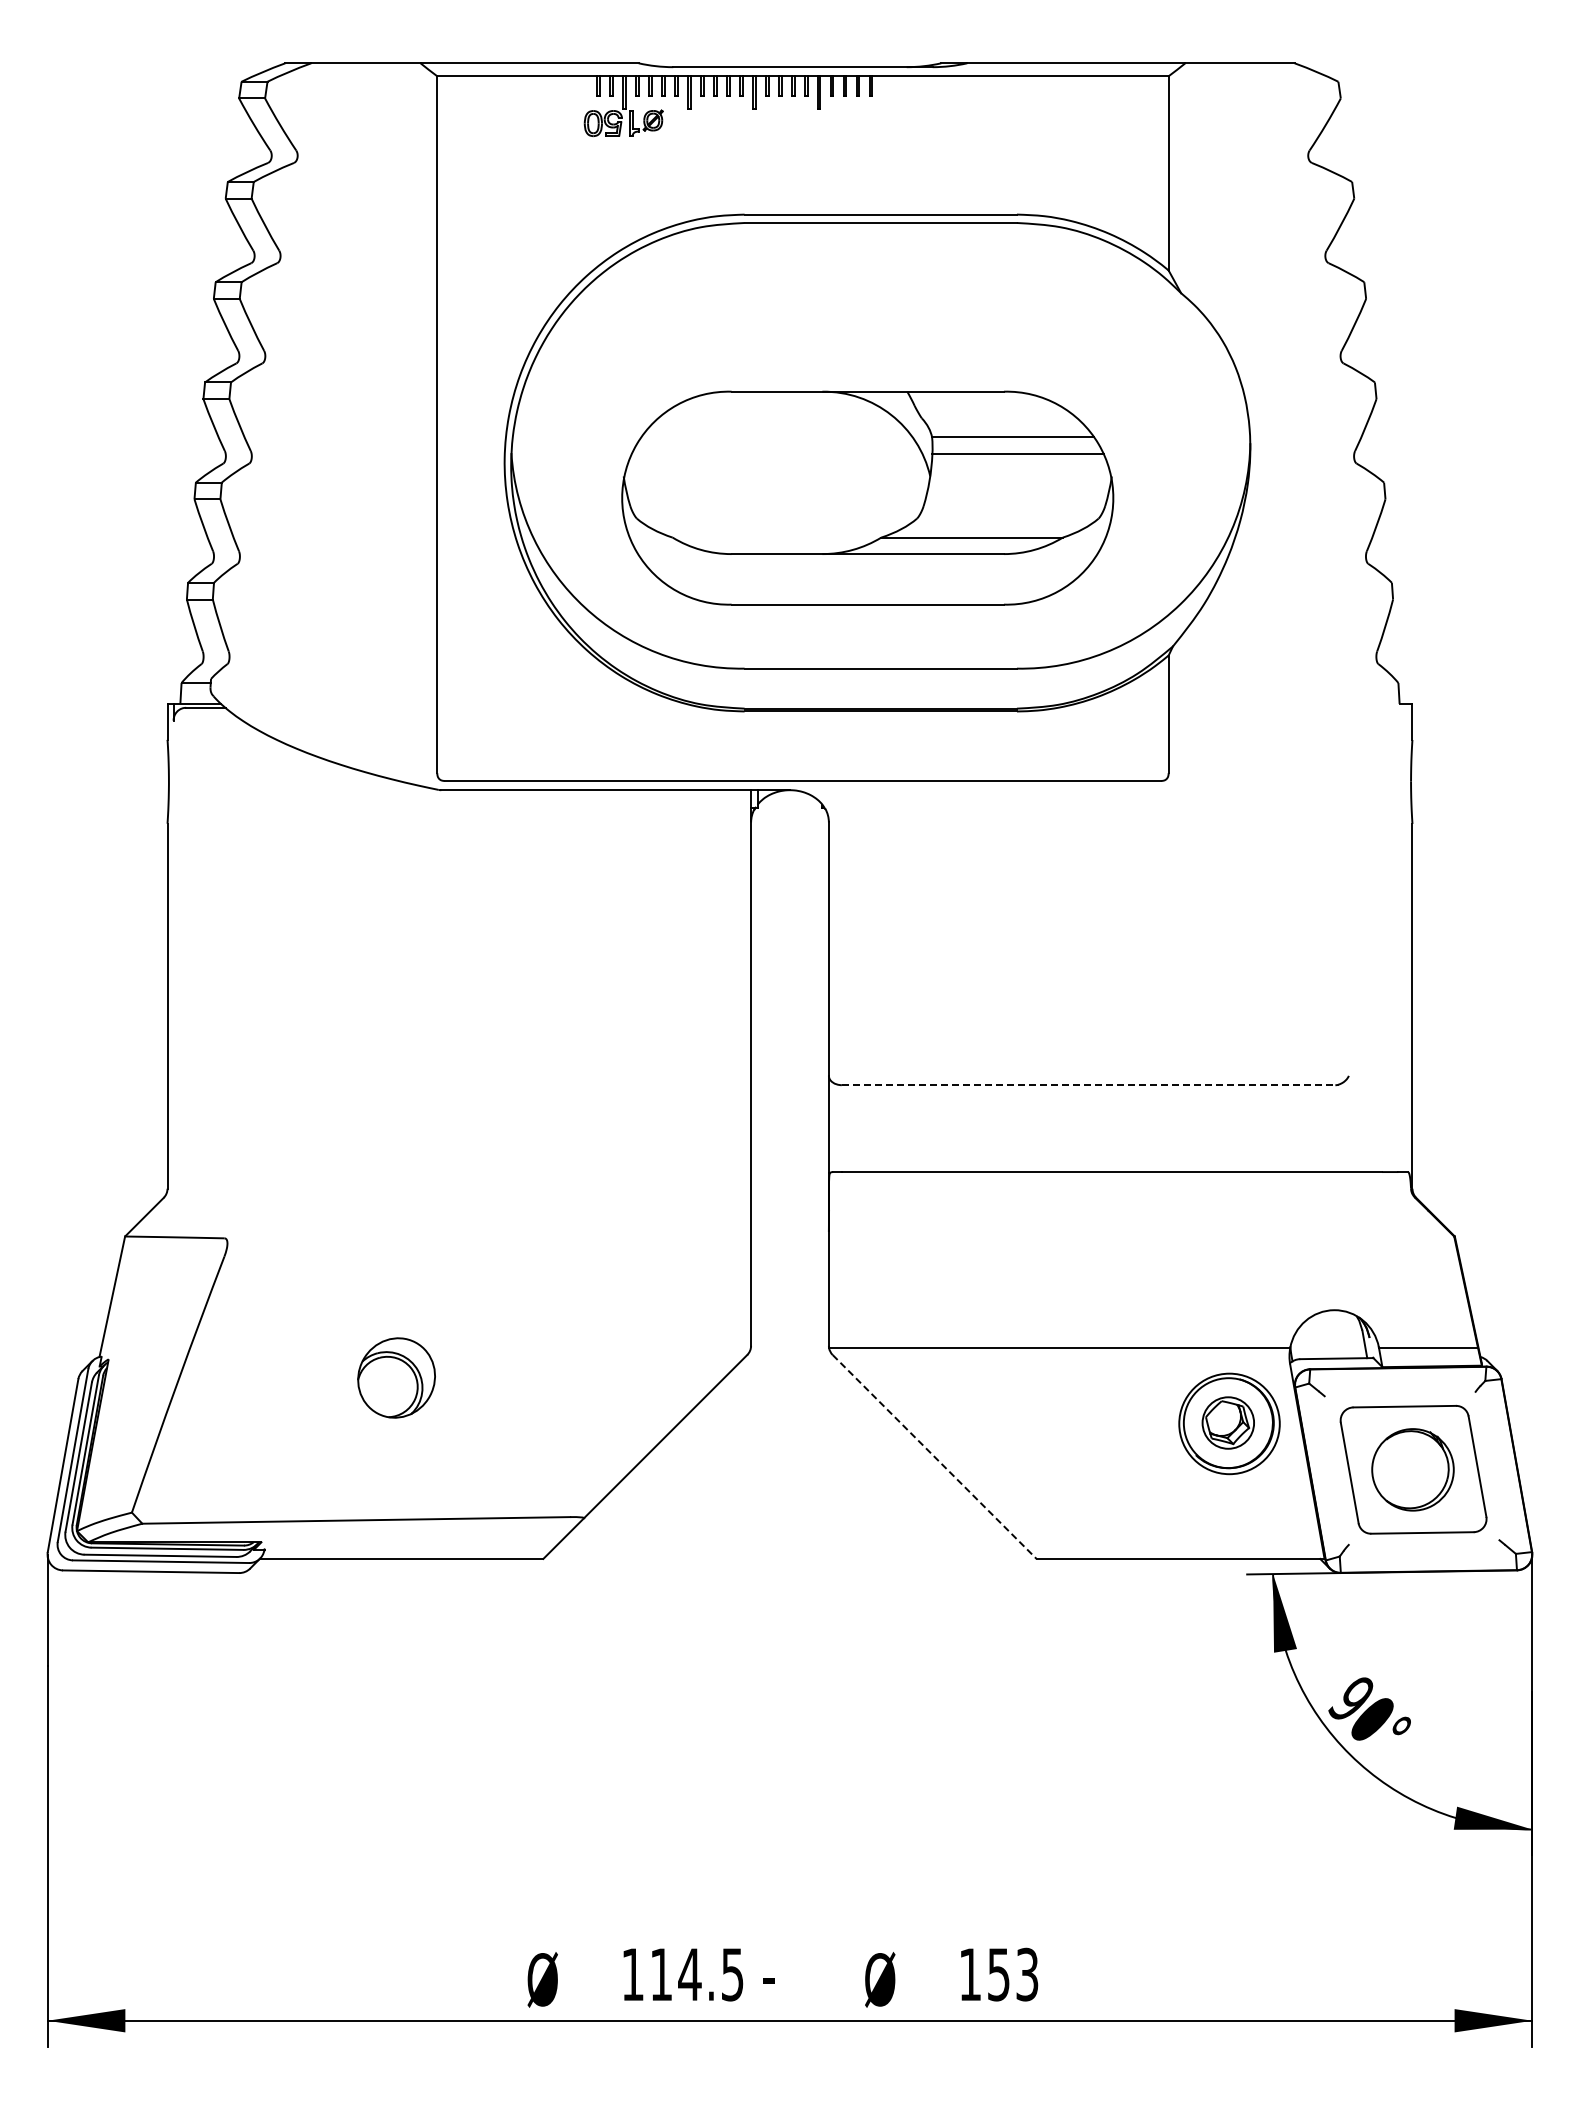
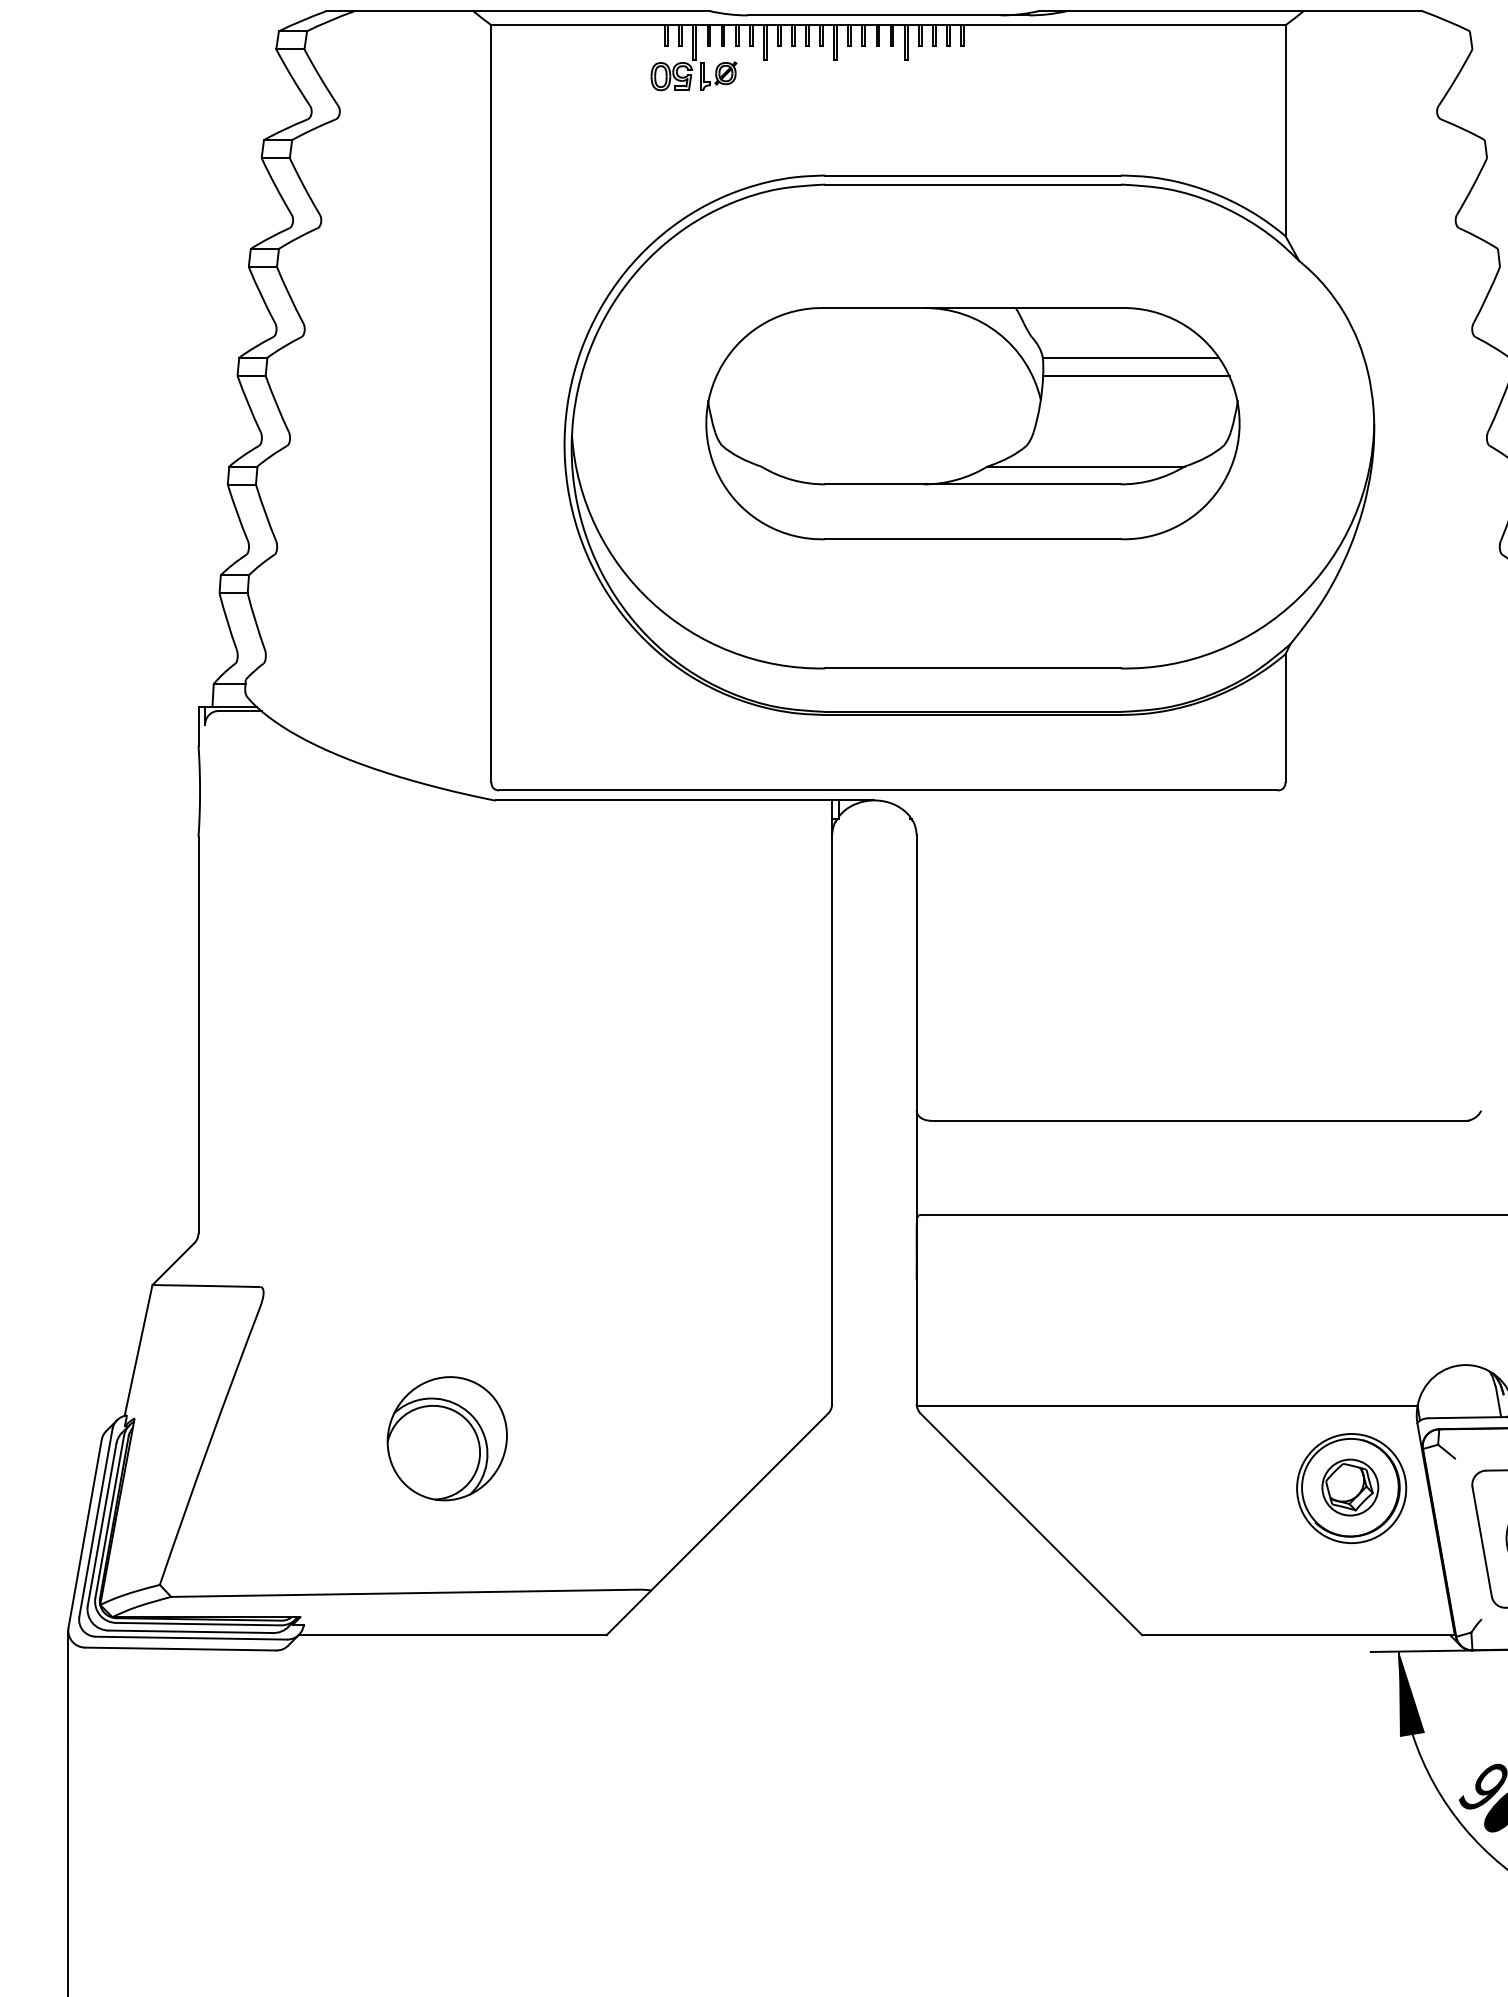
part: (867, 497) -> (972, 422), moved
line: (1089, 1085) -> (1199, 1121), dashed -> solid
part: (396, 1377) -> (447, 1438), size x1.43
line: (935, 1457) -> (1032, 1525), dashed -> solid

